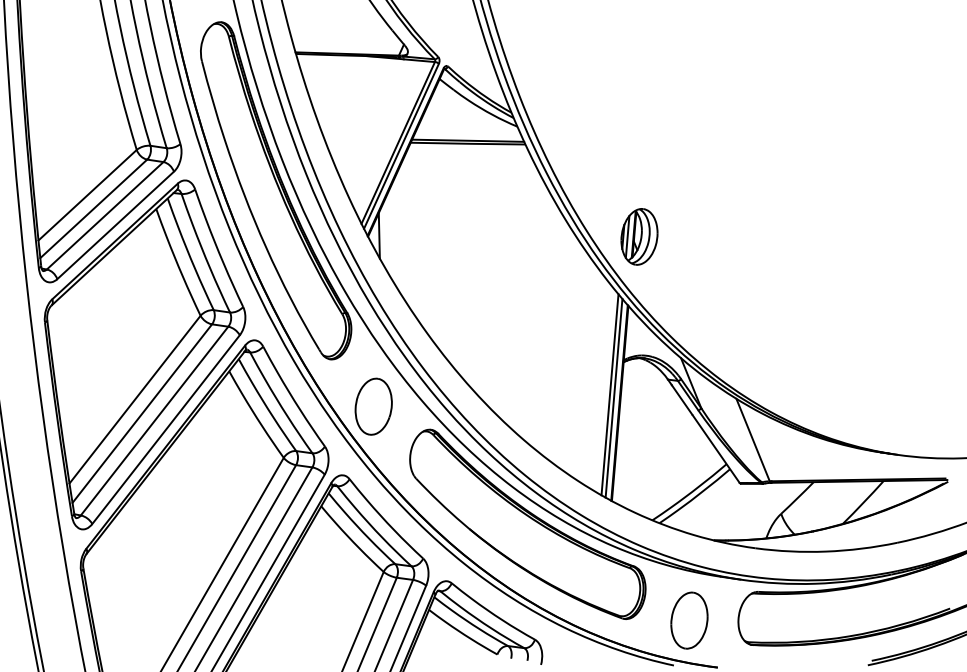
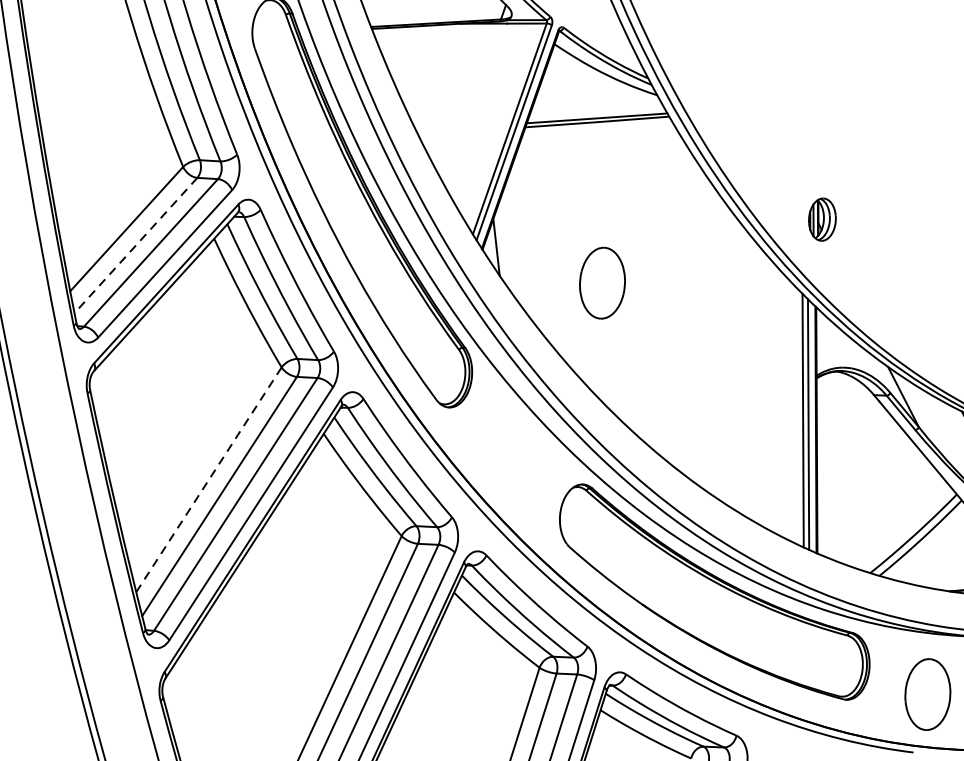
line: (93, 208) -> (135, 245), solid -> dashed
part: (639, 236) -> (822, 219), size x0.6
line: (134, 400) -> (208, 480), solid -> dashed
part: (373, 406) -> (602, 282), moved

